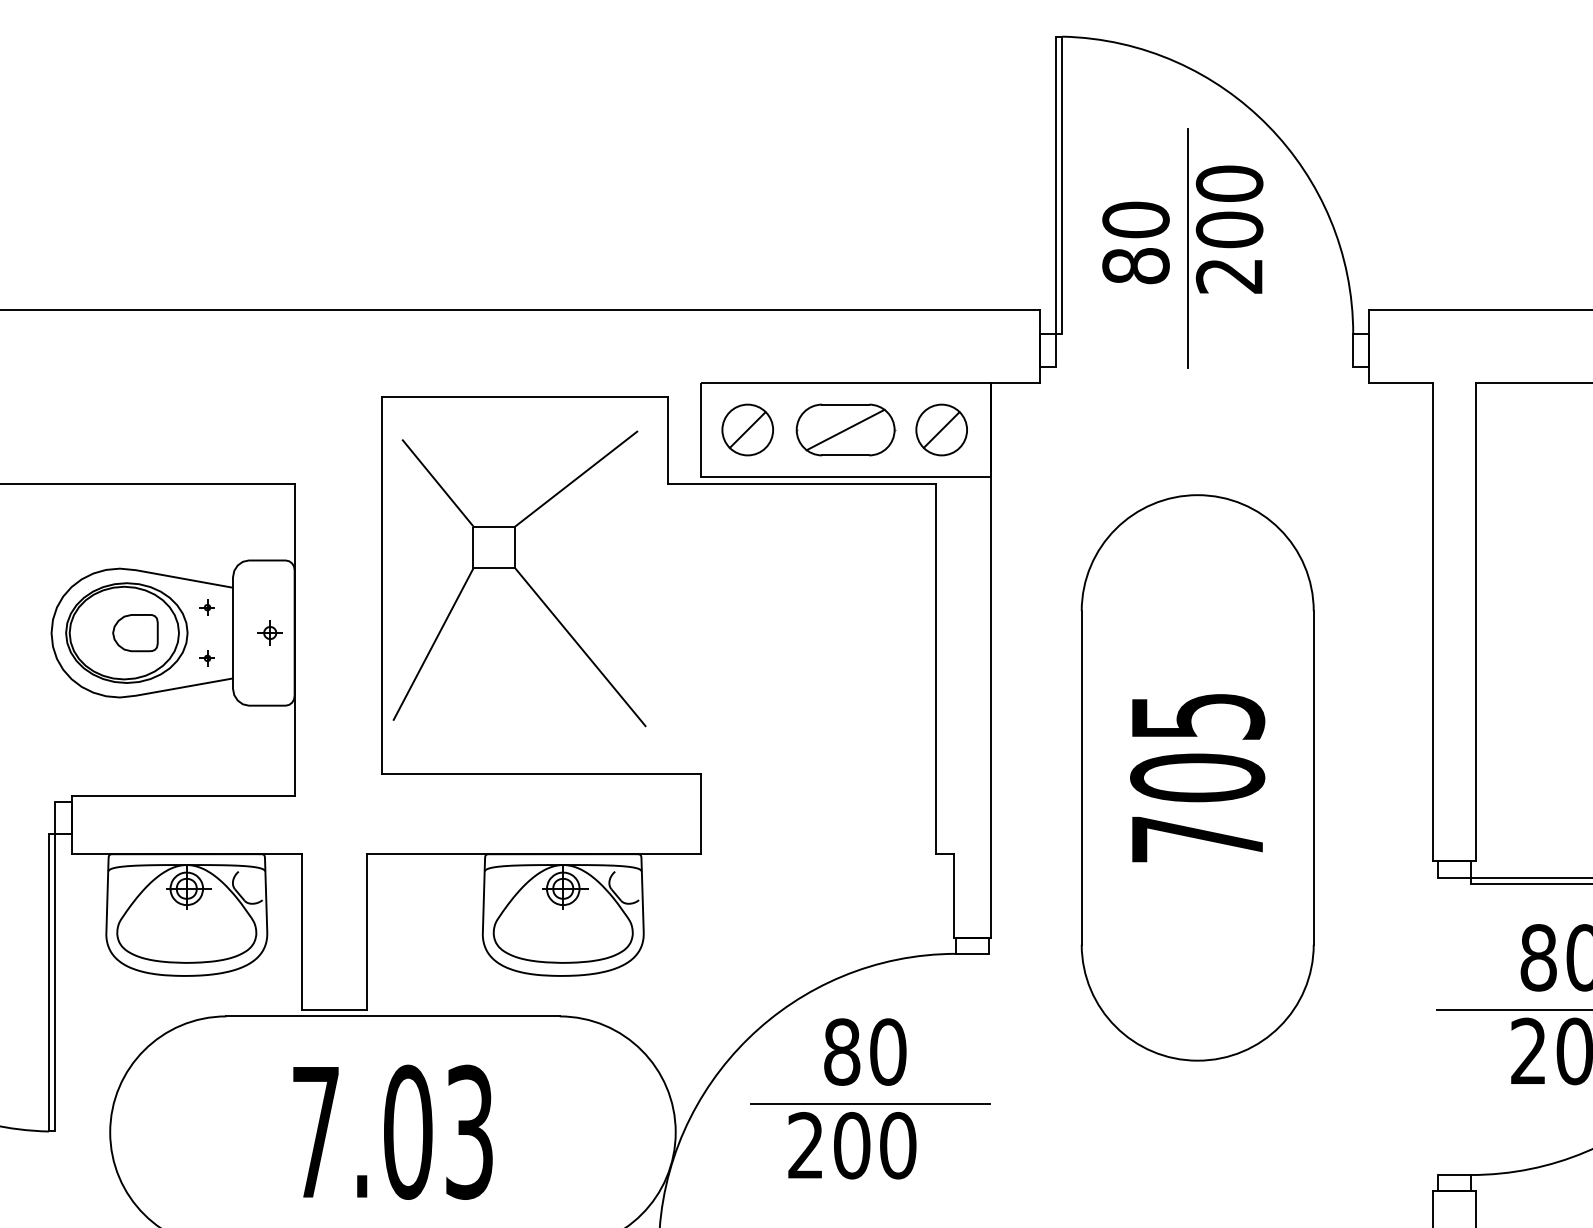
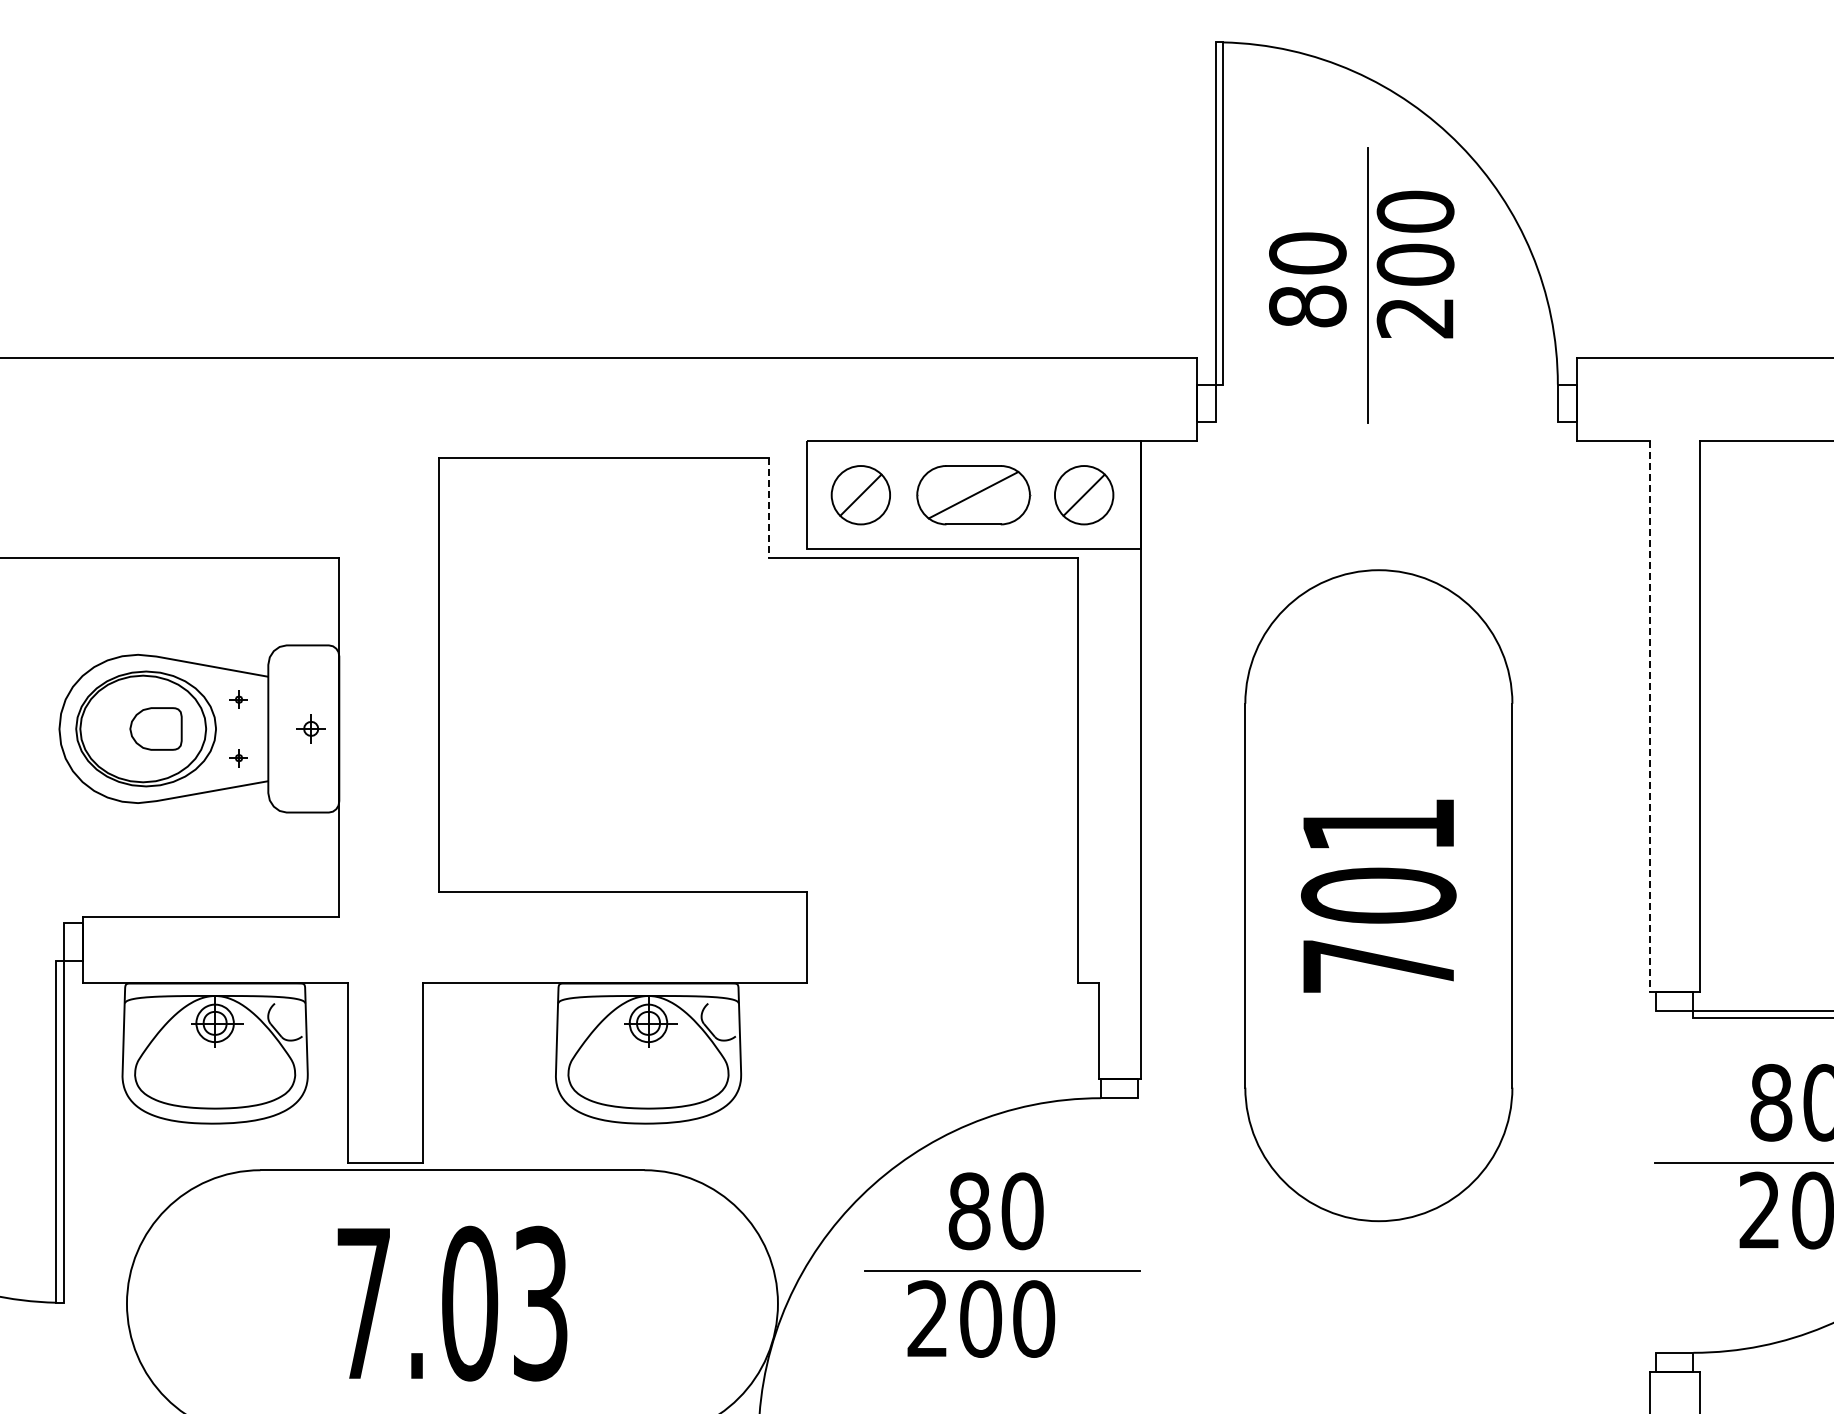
line: (668, 441) -> (769, 508), solid -> dashed
part: (519, 578) -> (598, 666), removed
line: (1432, 622) -> (1649, 716), solid -> dashed
text: (1198, 716) -> (1379, 825), 705 -> 701

